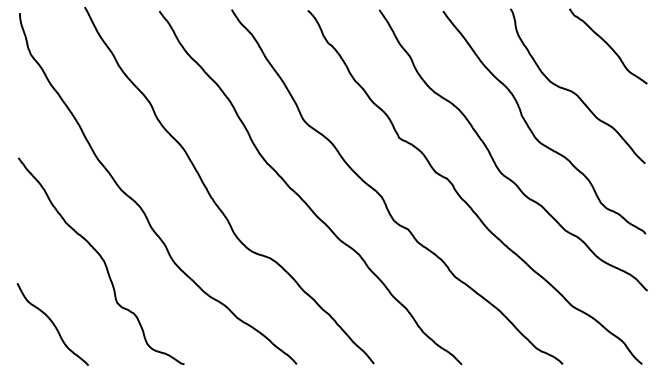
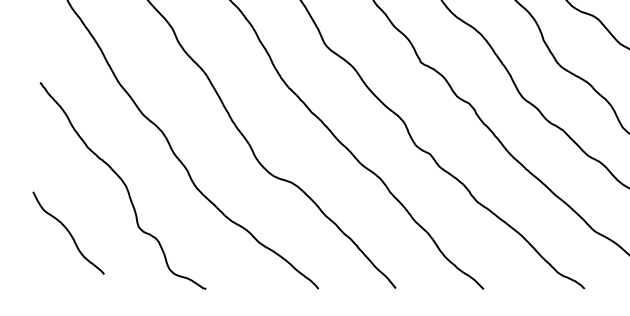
curve: (52, 324) -> (68, 233), moved

